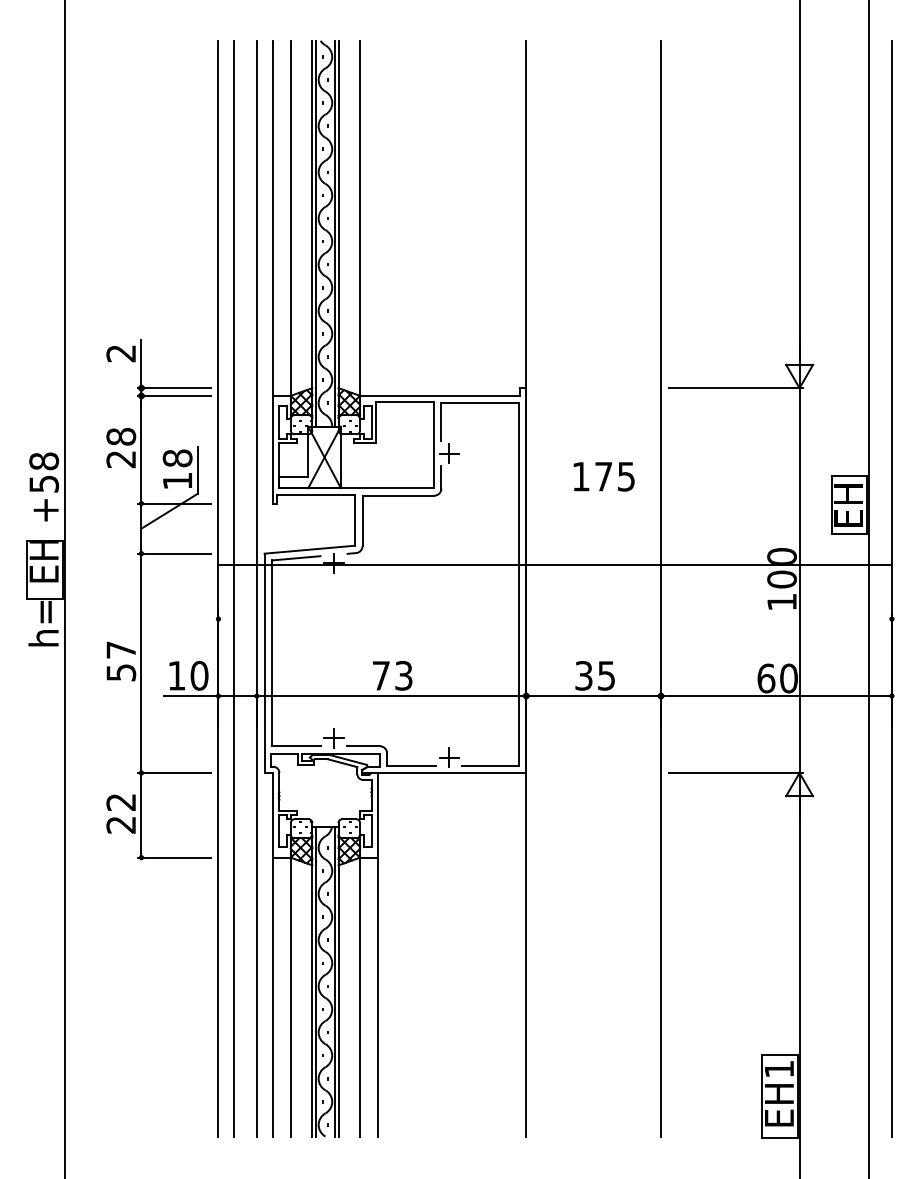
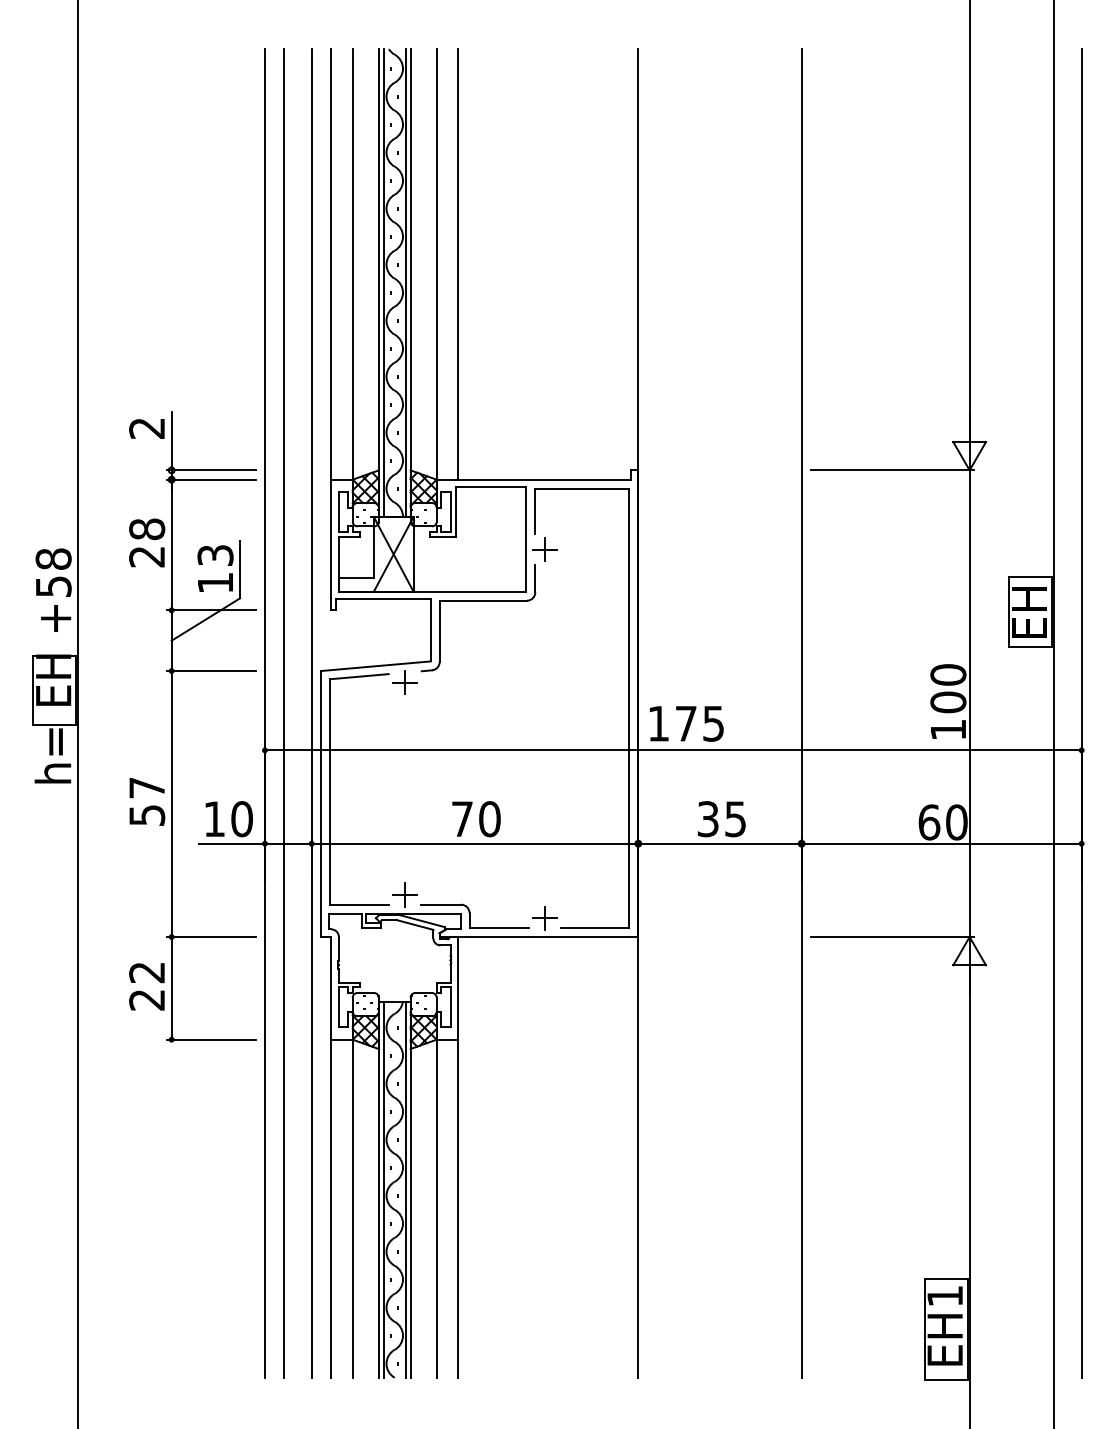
line: (378, 218) -> (458, 264), added
text: (177, 458) -> (215, 555), 18 -> 13
text: (603, 476) -> (686, 723), moved
line: (555, 565) -> (673, 750), moved
text: (403, 676) -> (489, 819), 73 -> 70

